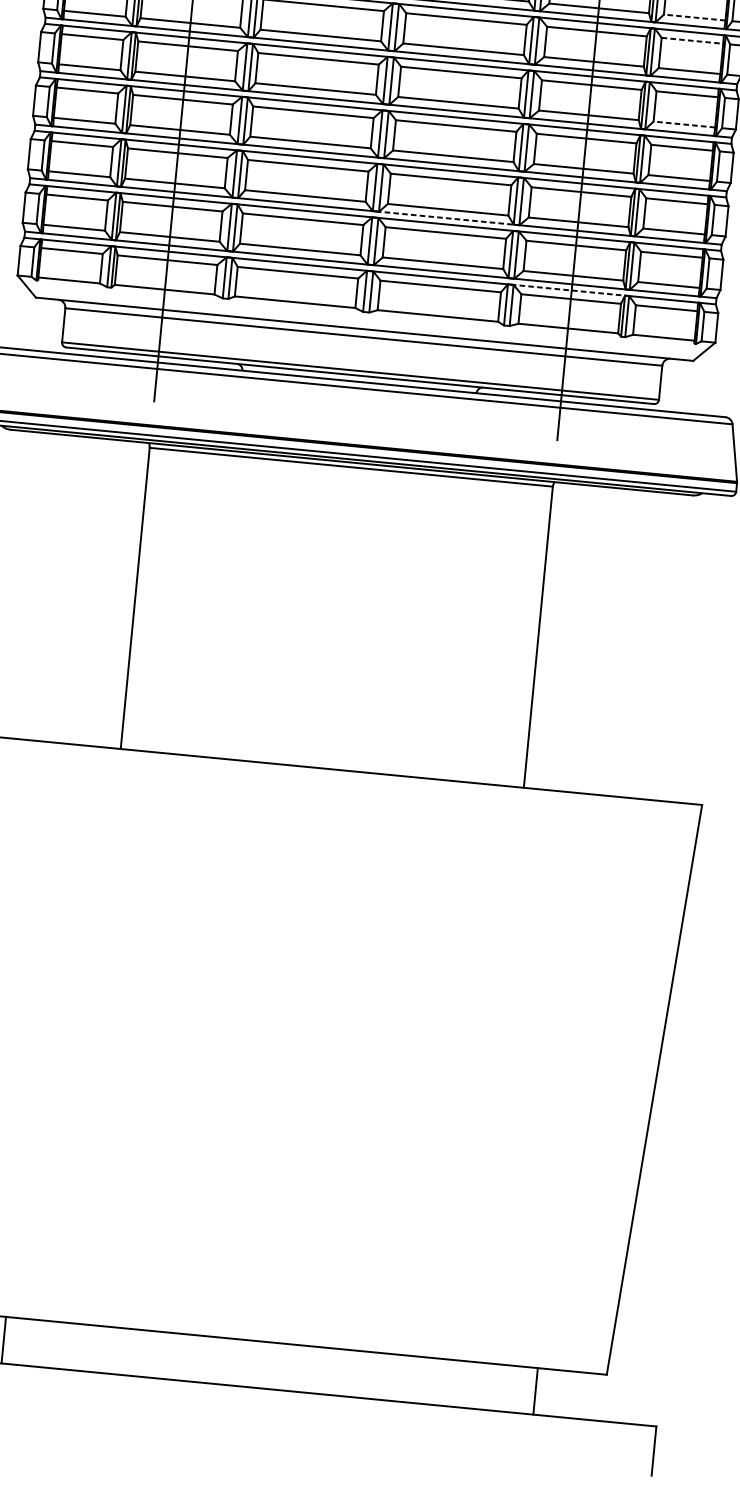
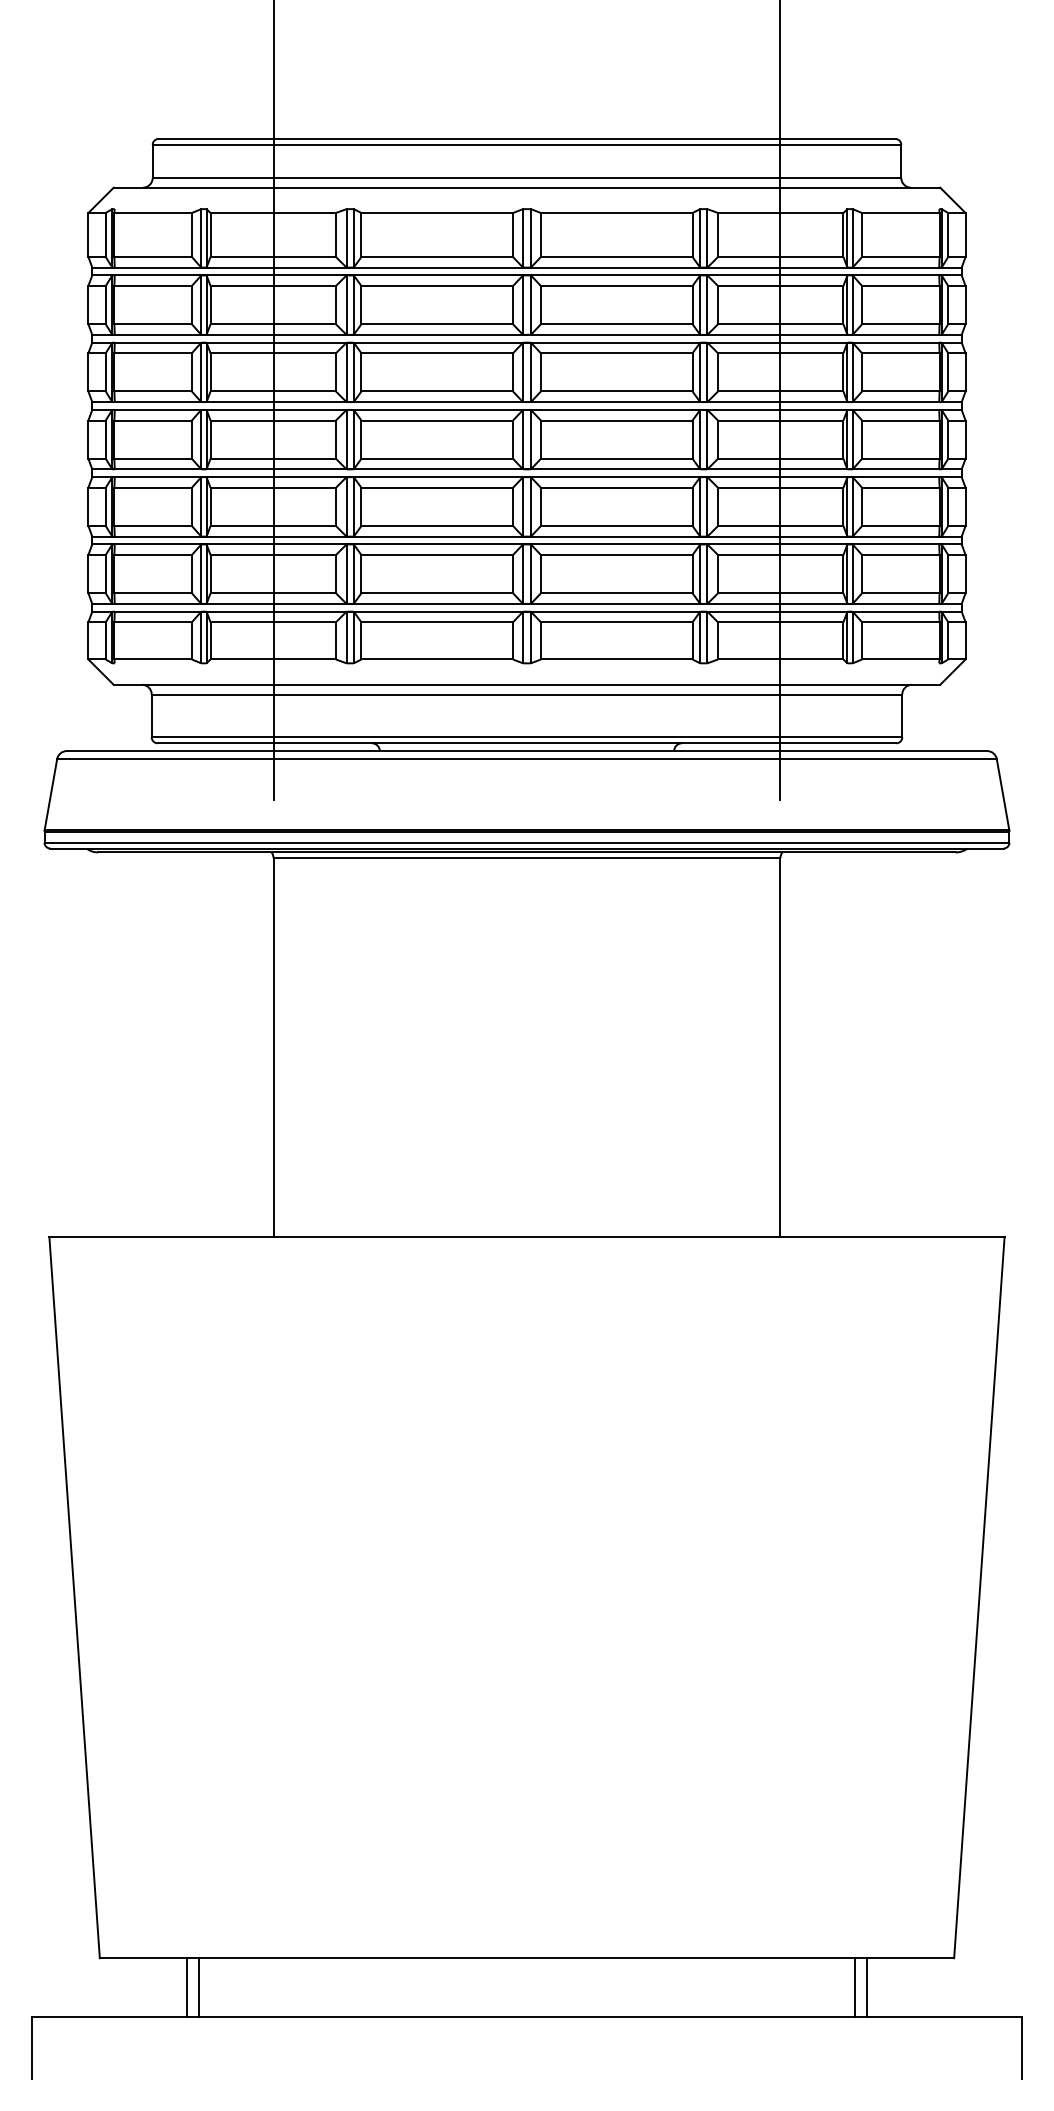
line: (694, 17) -> (900, 256), dashed -> solid
line: (692, 41) -> (900, 286), dashed -> solid
line: (684, 124) -> (900, 391), dashed -> solid
line: (446, 218) -> (615, 536), dashed -> solid
line: (569, 290) -> (777, 611), dashed -> solid
line: (526, 1390) -> (855, 1987), added

